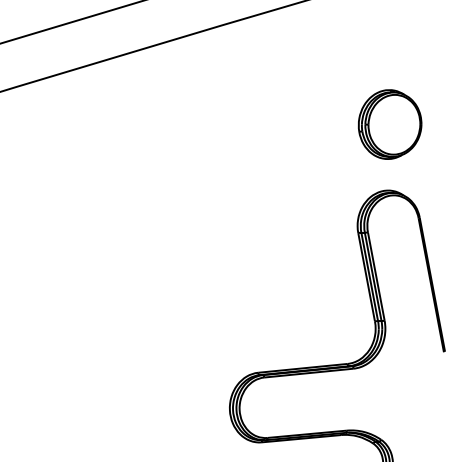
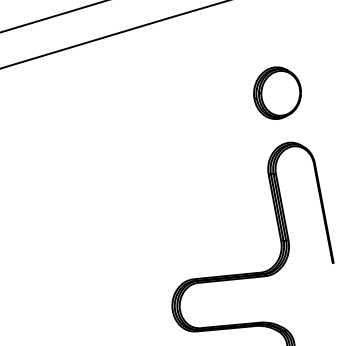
part: (390, 124) -> (277, 93), moved

